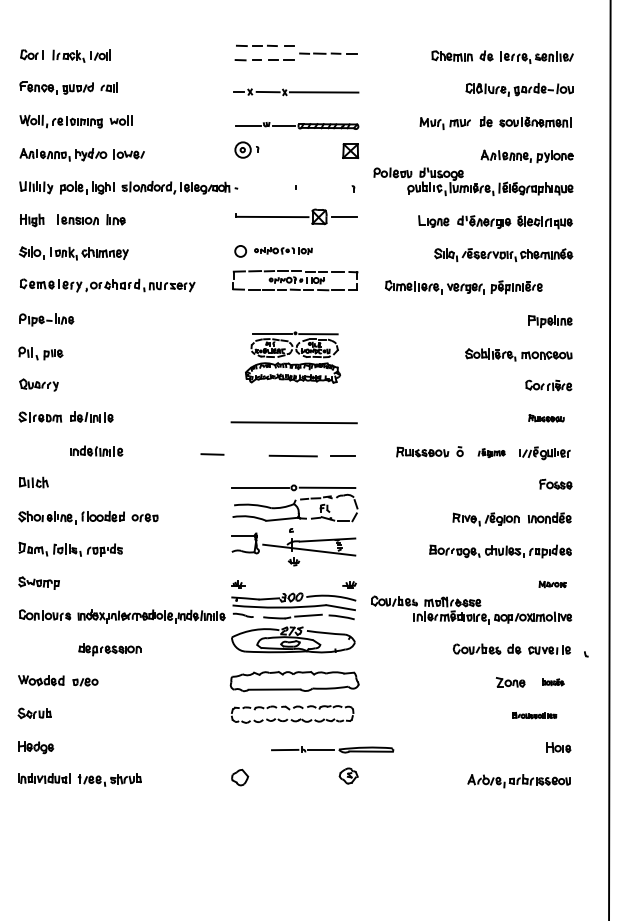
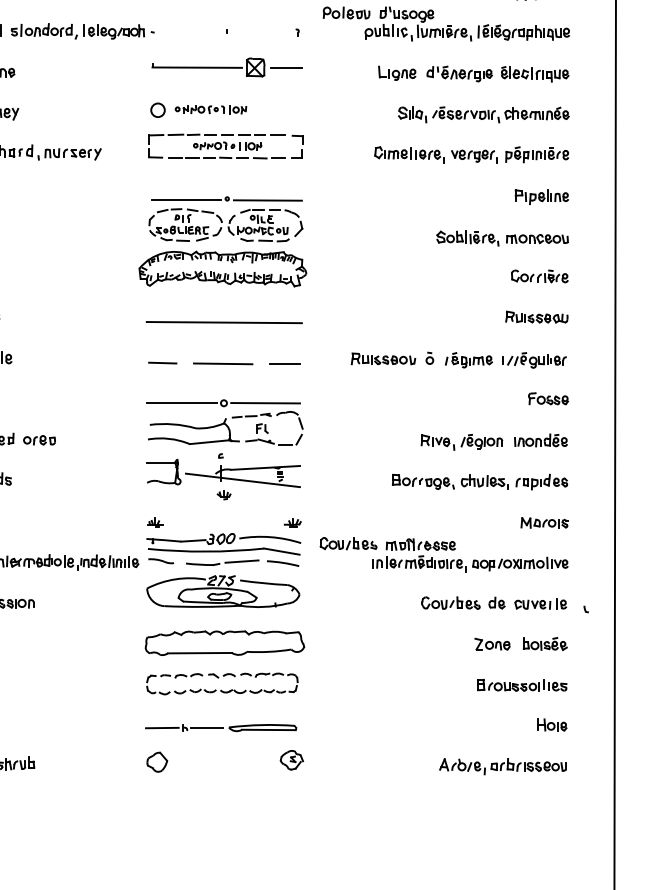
part: (463, 287) -> (471, 155), moved
part: (292, 357) -> (222, 241), size x1.43
part: (546, 418) -> (536, 317), size x1.43
part: (491, 452) -> (468, 359), size x1.43
line: (212, 454) -> (162, 363), moved
part: (552, 584) -> (544, 522), size x1.43
part: (553, 682) -> (545, 644), size x1.67
part: (534, 715) -> (522, 685), size x1.67
part: (332, 749) -> (220, 727), moved

